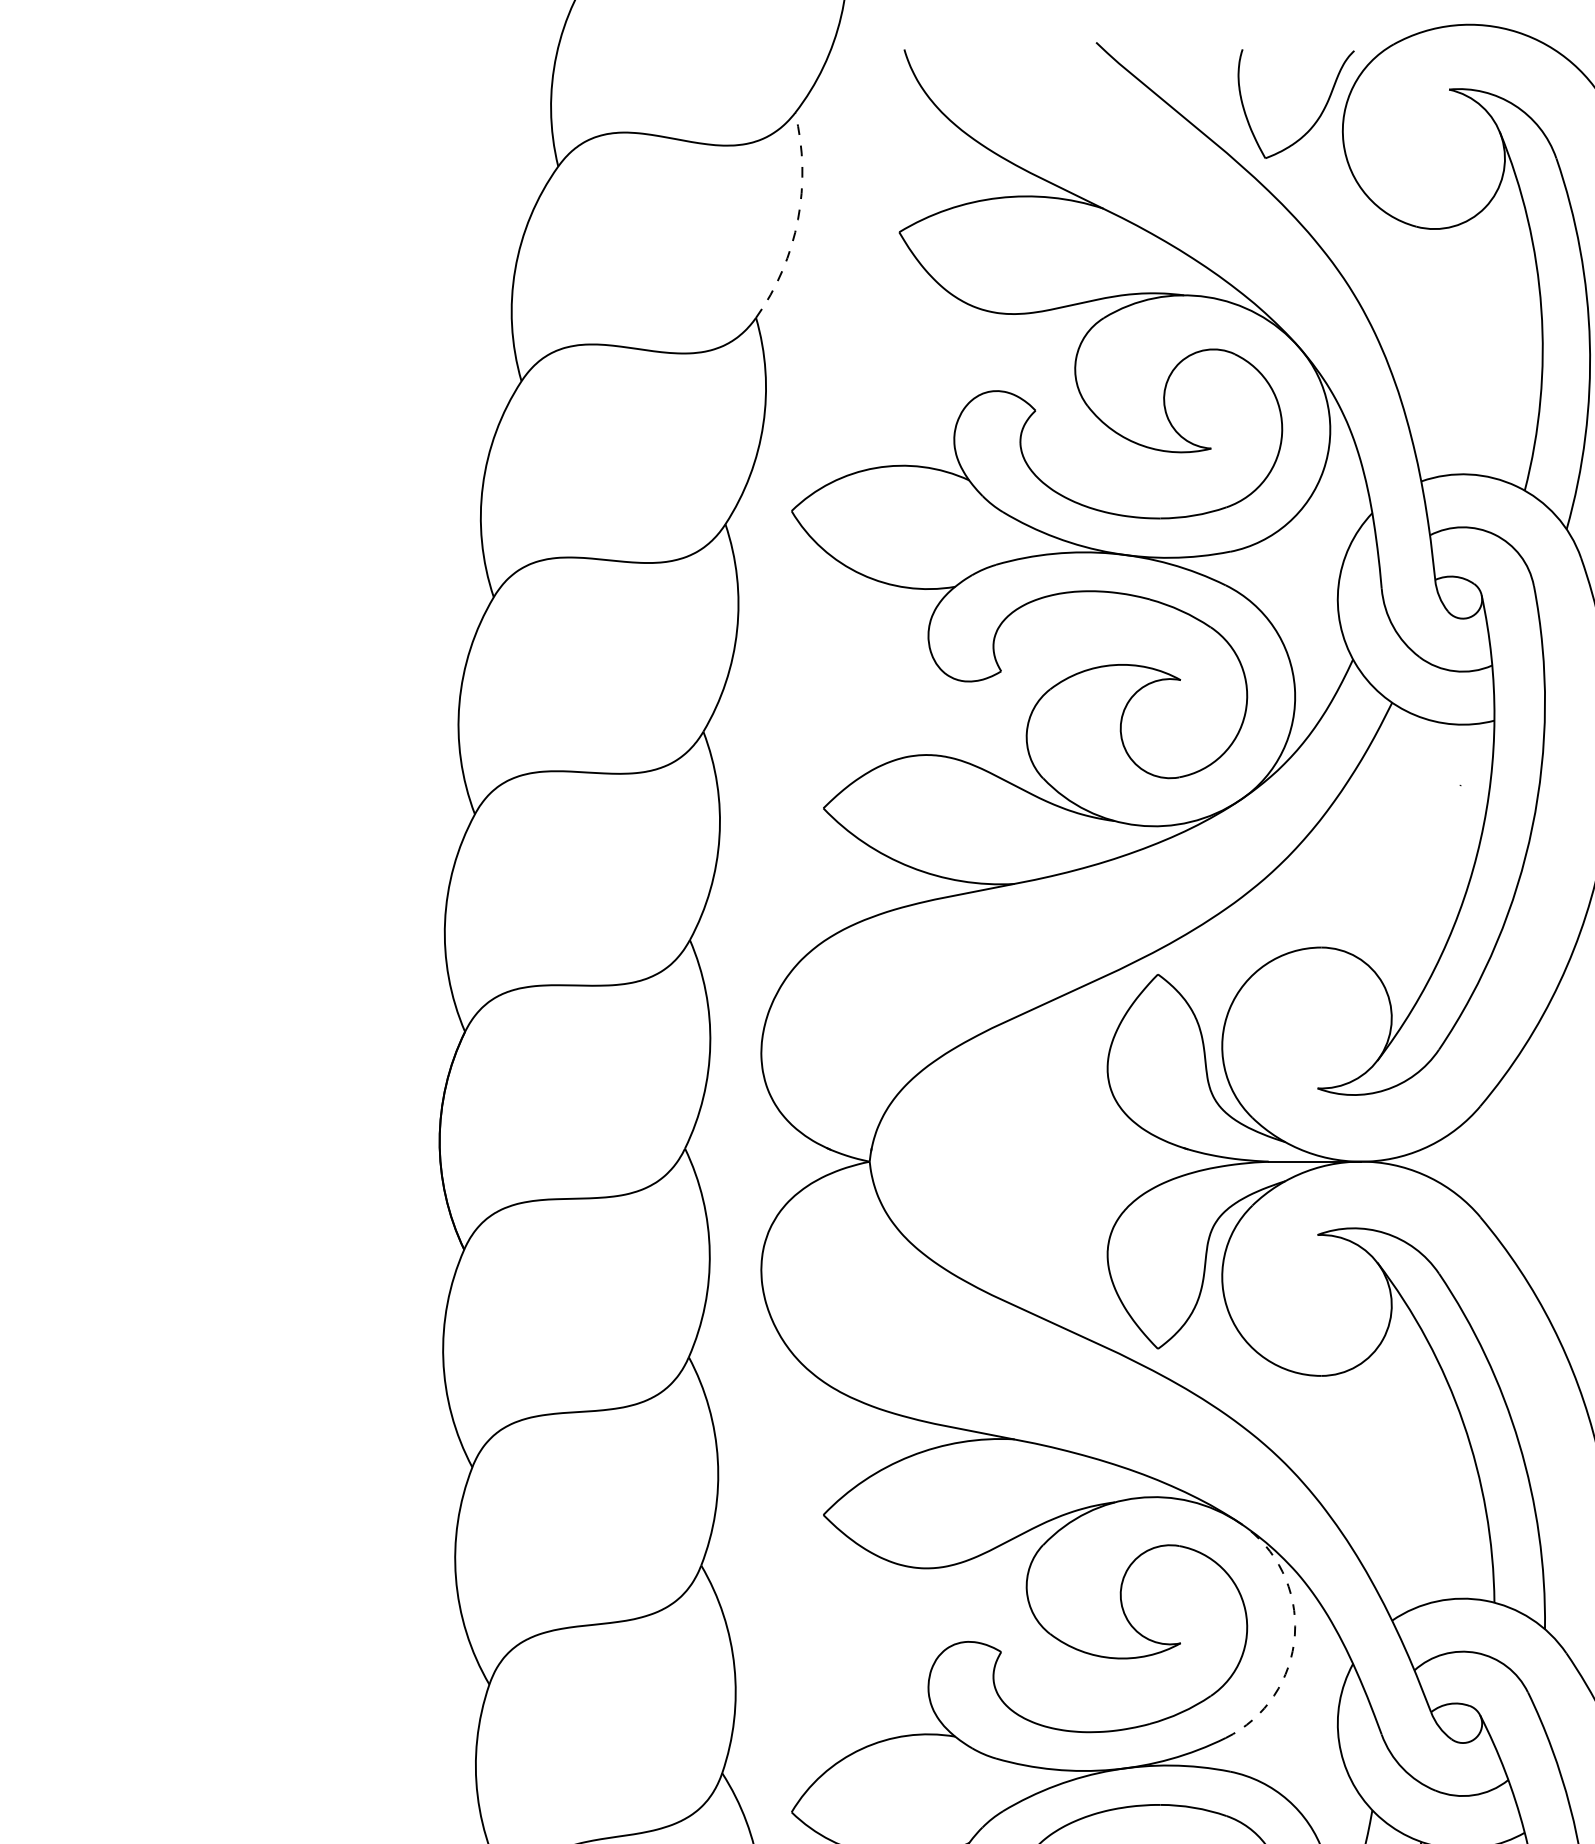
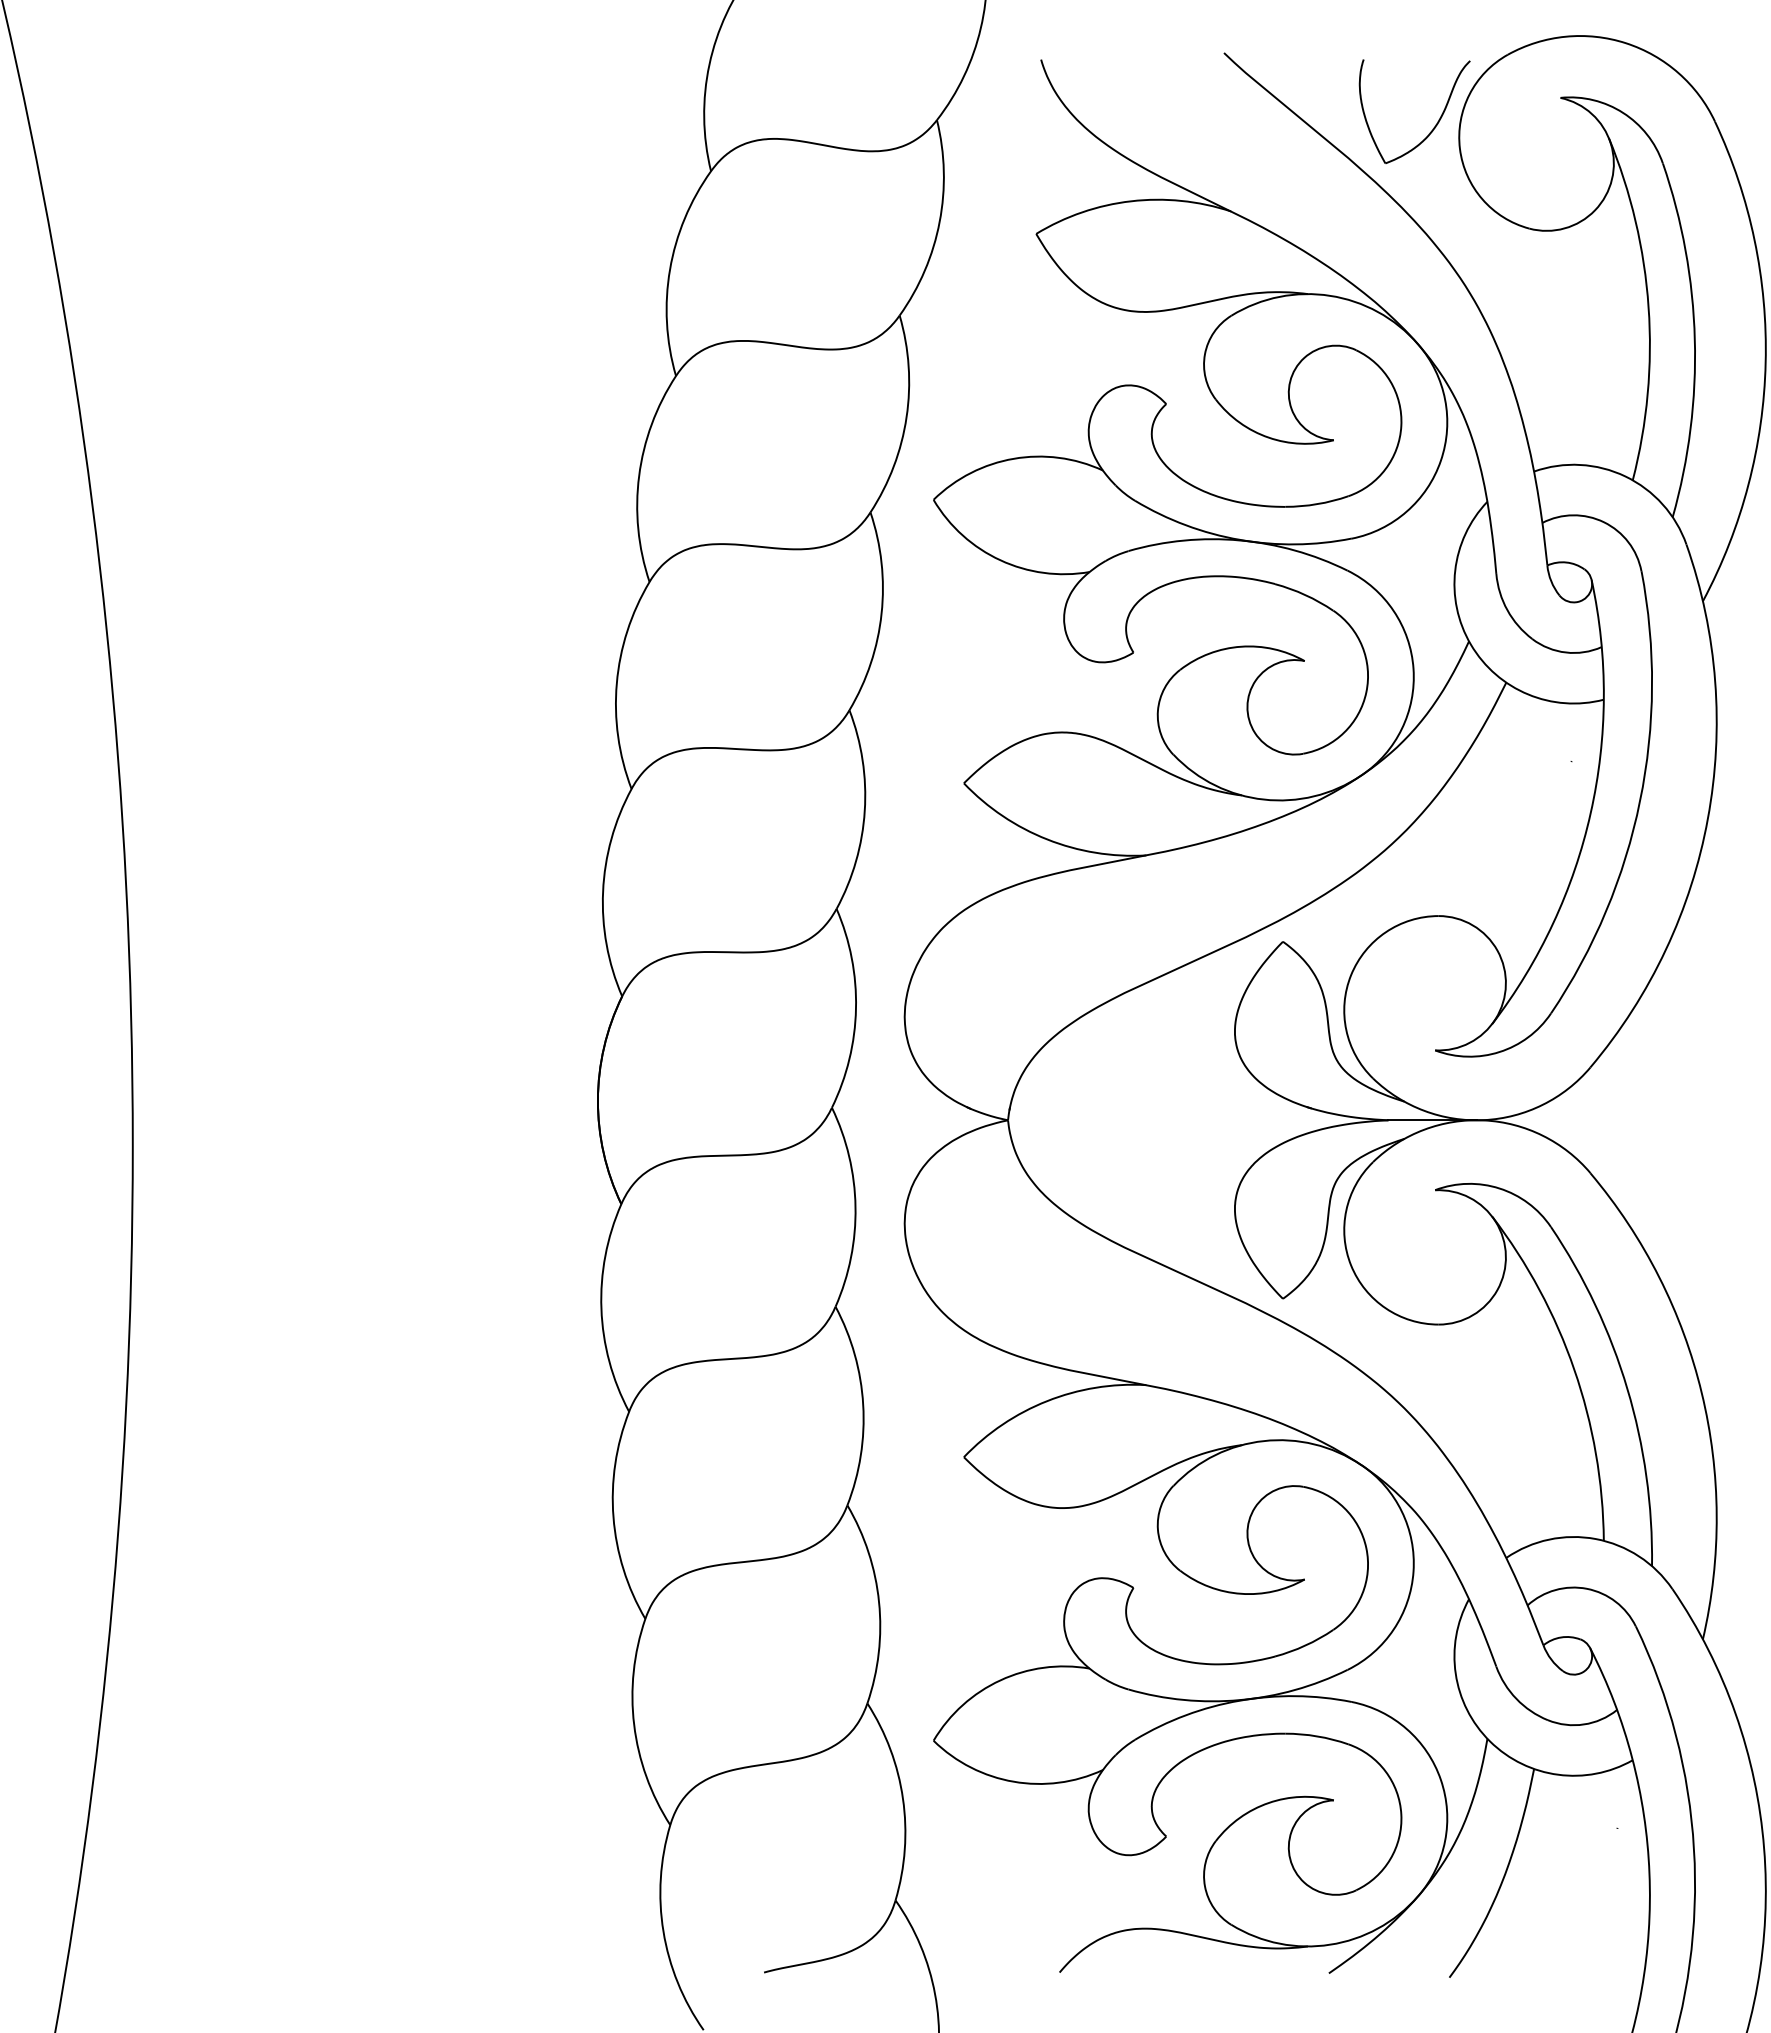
arc: (797, 219) -> (939, 221), dashed -> solid
arc: (1294, 1634) -> (1413, 1571), dashed -> solid

